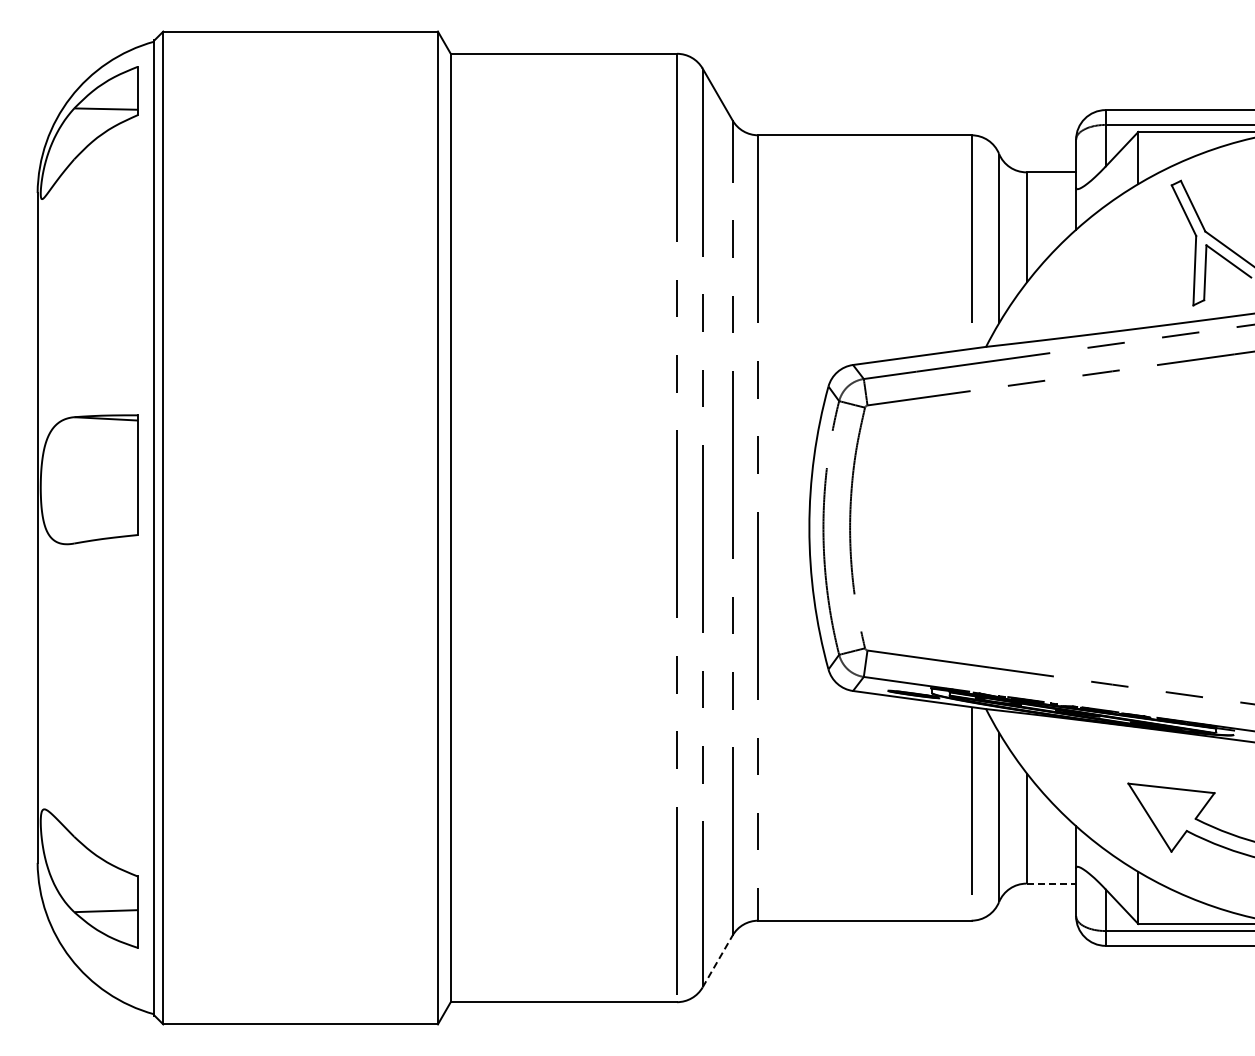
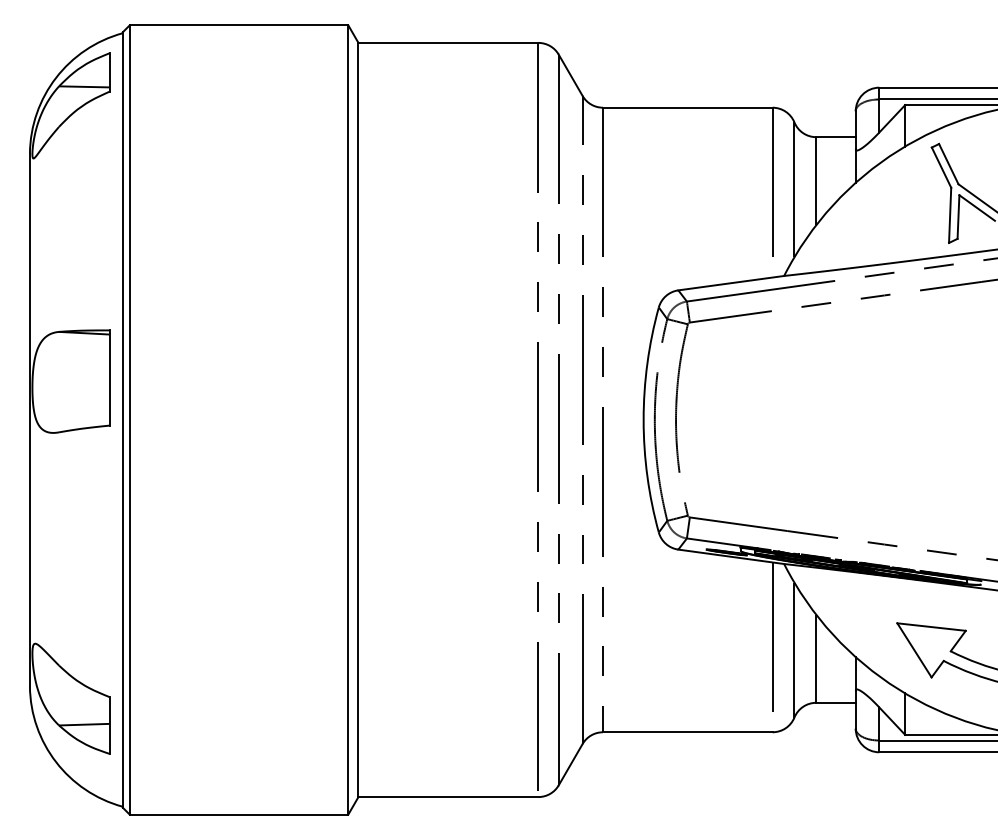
line: (1051, 883) -> (836, 702), dashed -> solid
line: (717, 961) -> (570, 764), dashed -> solid

